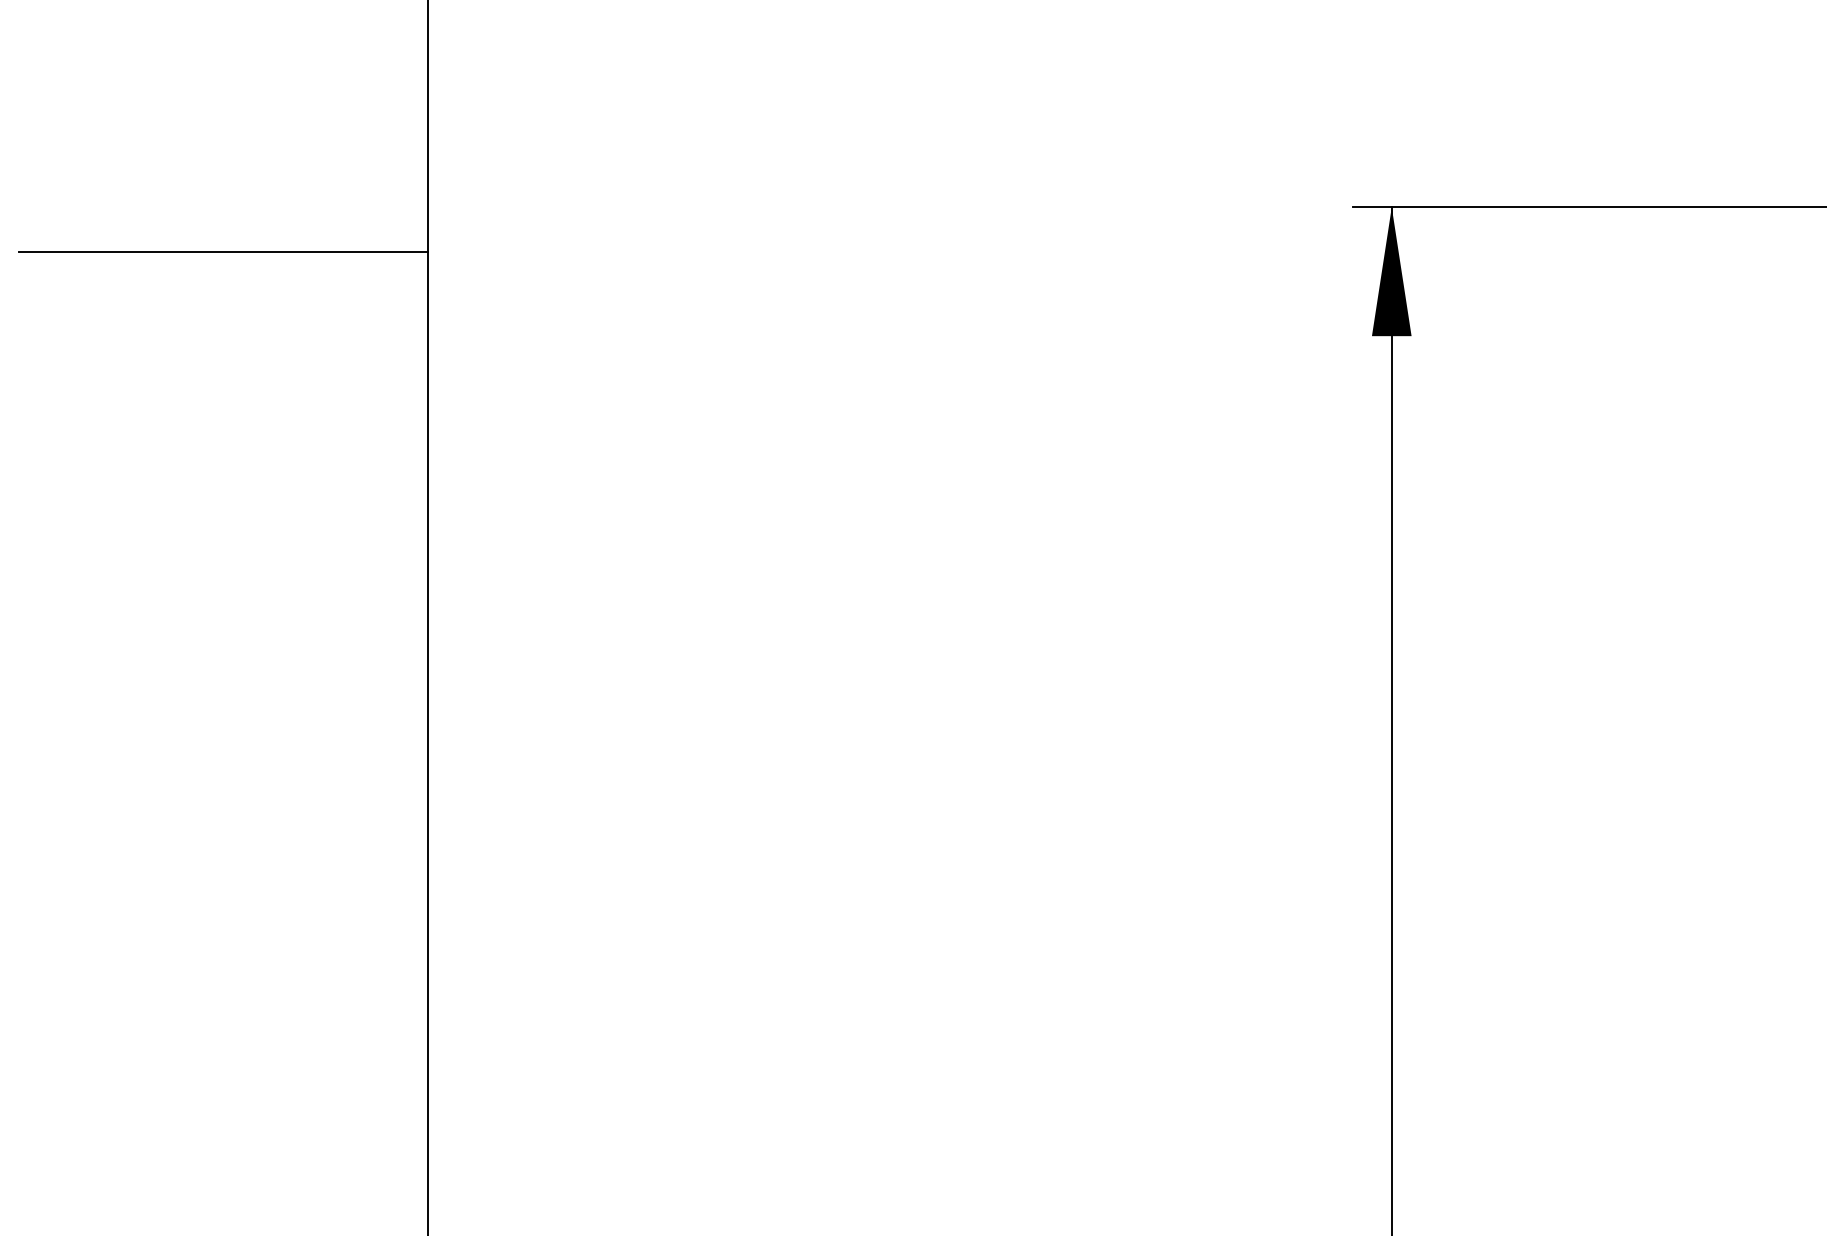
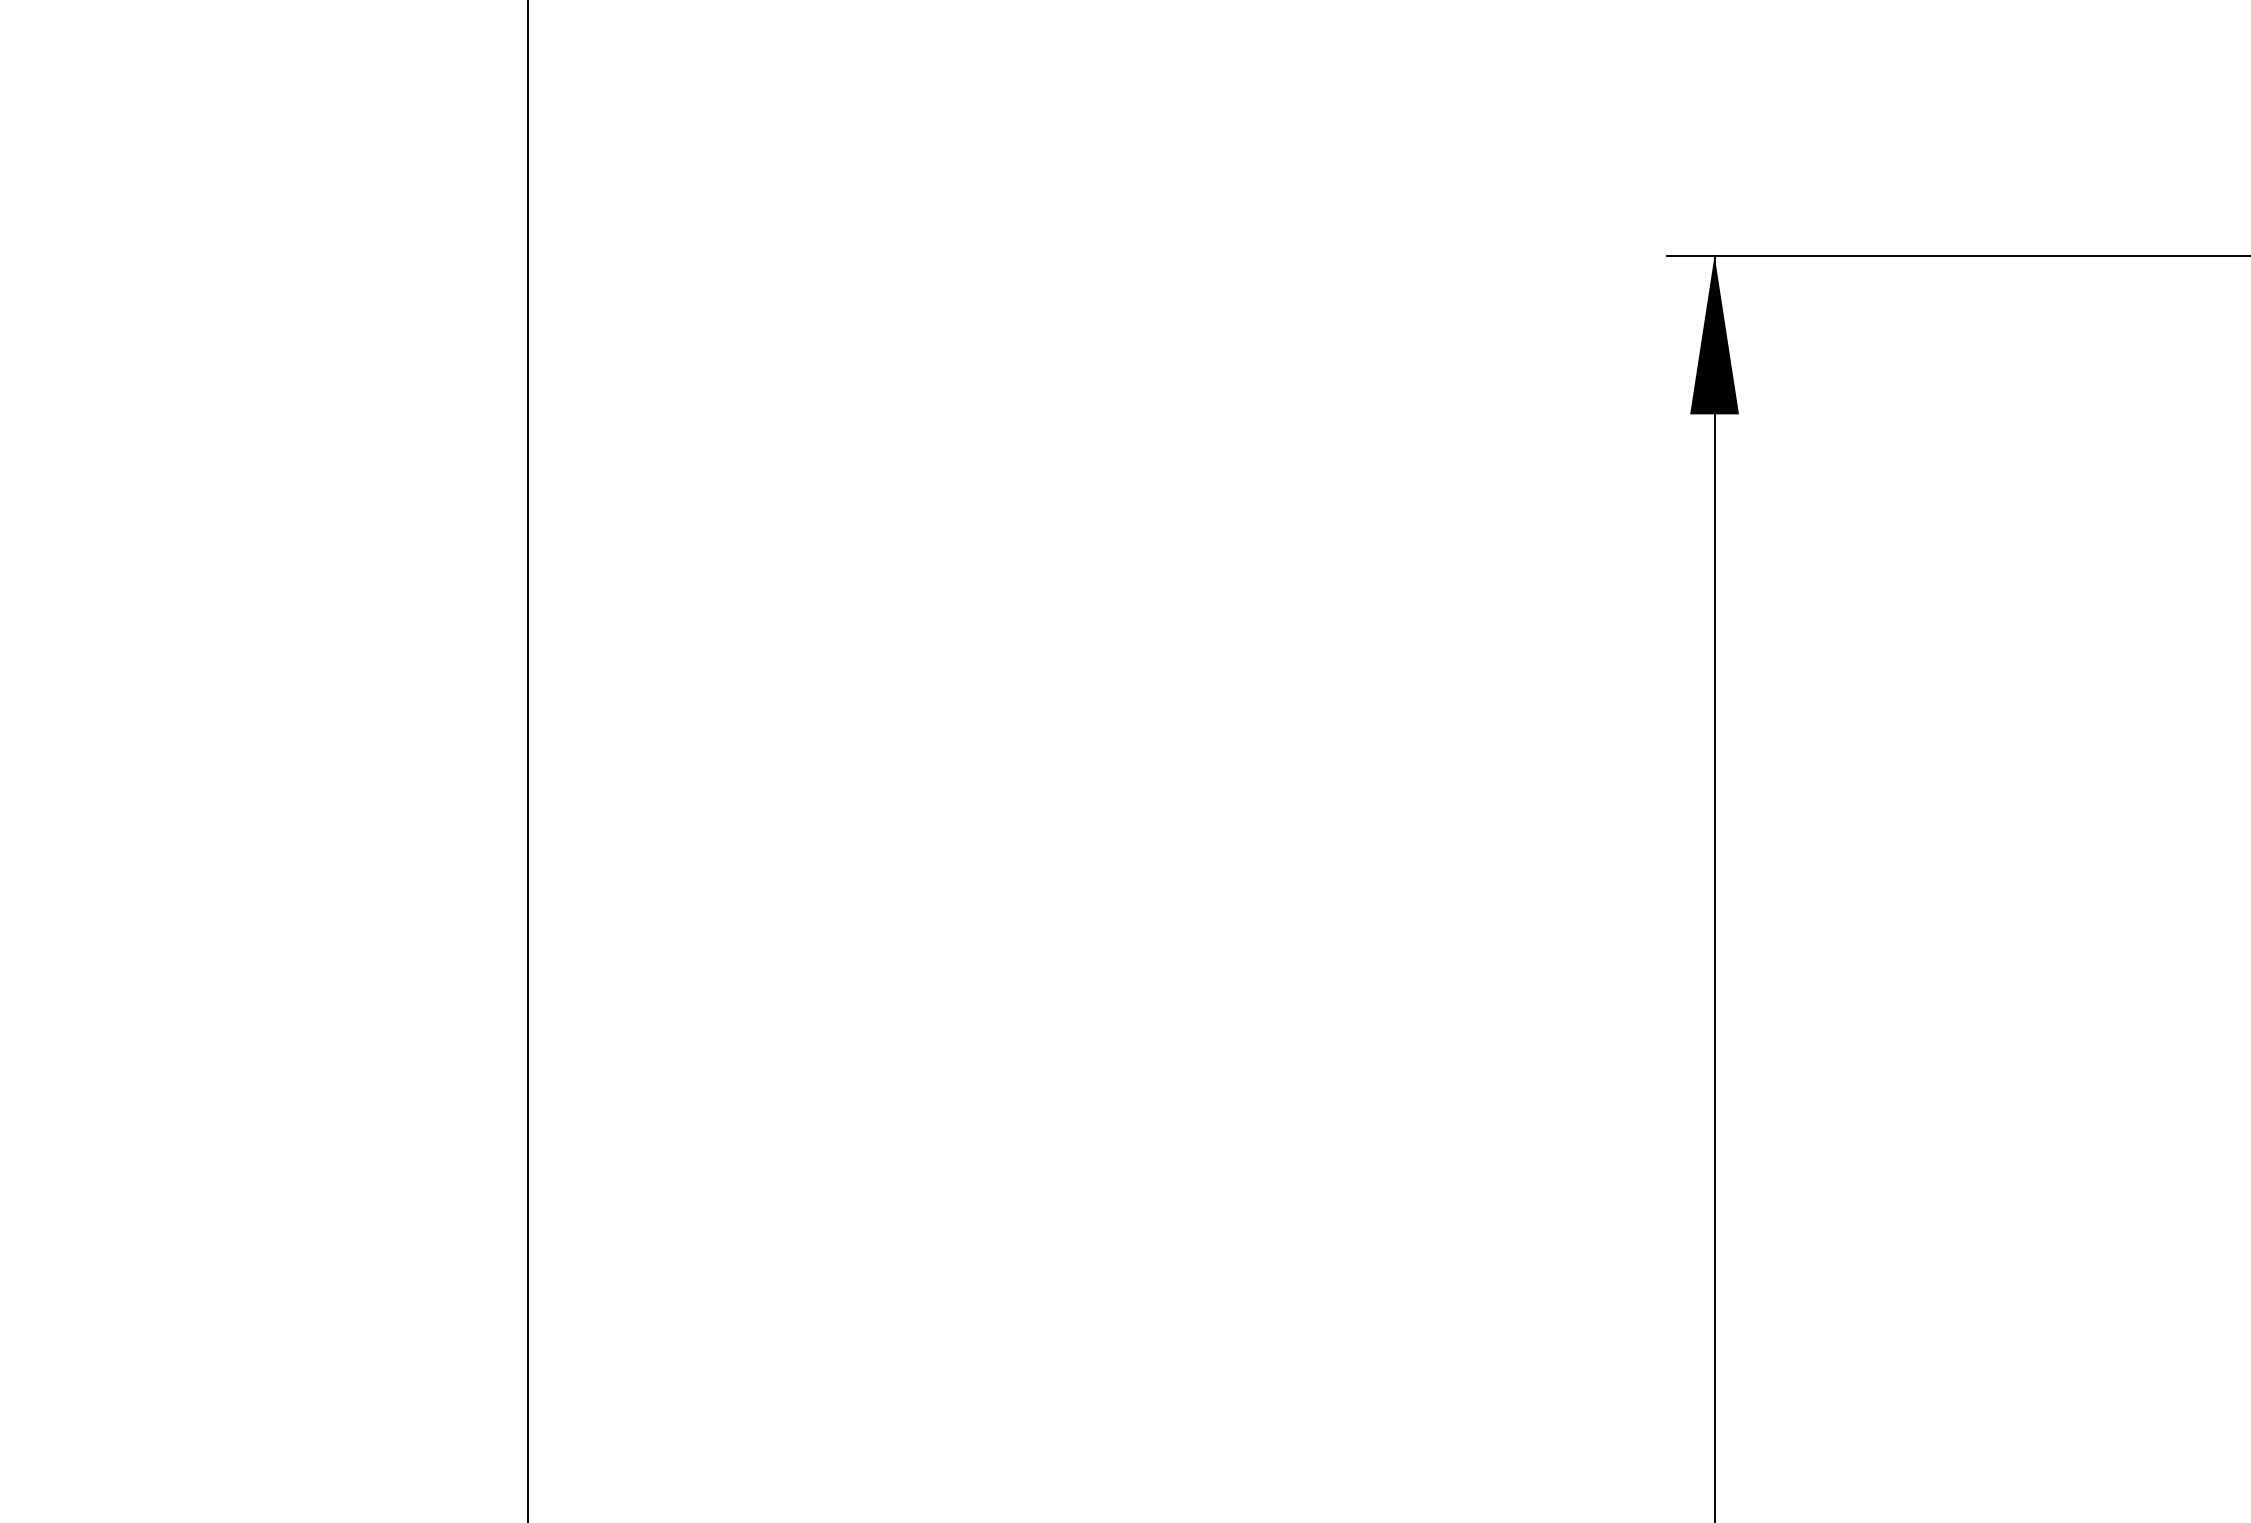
line: (223, 252) -> (275, 311), removed

